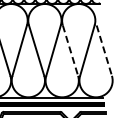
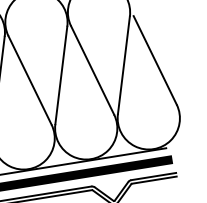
line: (70, 51) -> (92, 71), dashed -> solid
line: (104, 51) -> (155, 61), dashed -> solid

